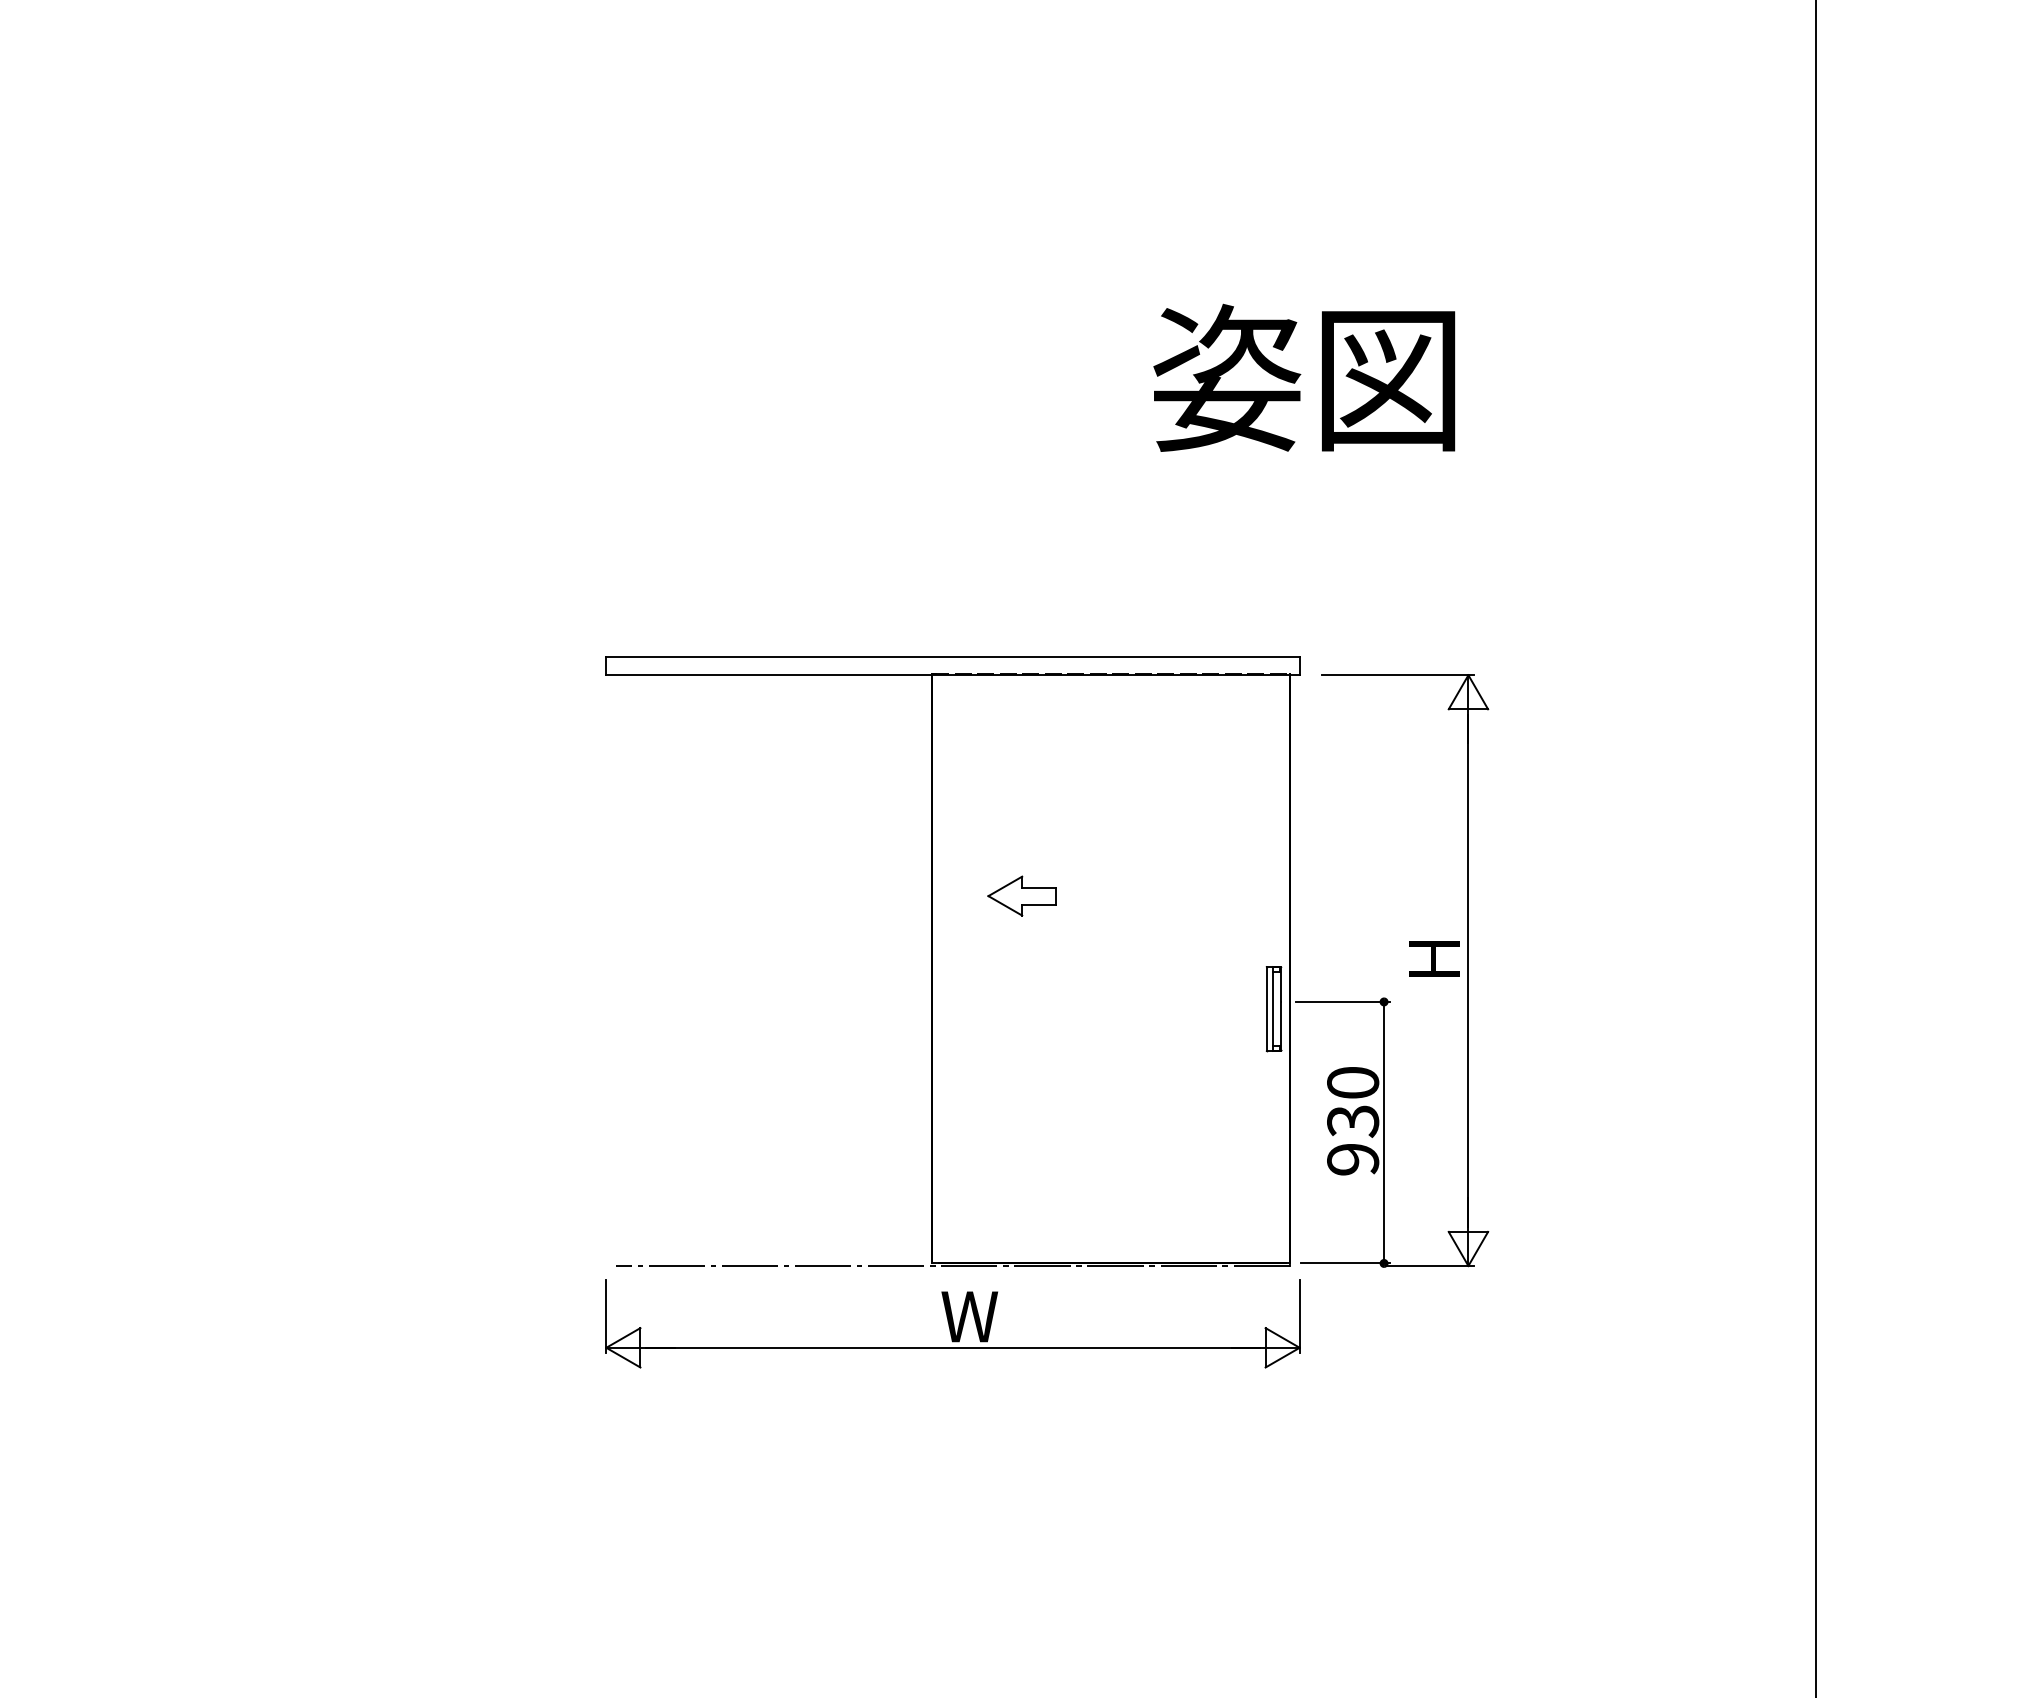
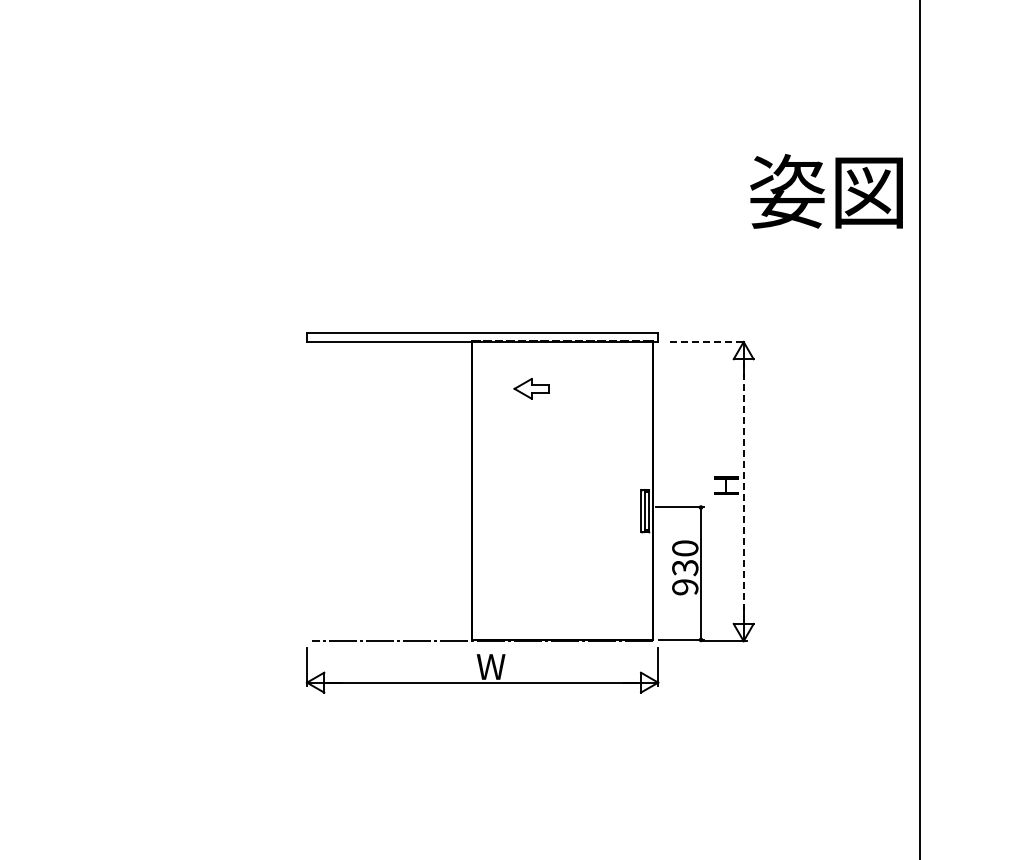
text: (1304, 378) -> (826, 191), moved
line: (1398, 674) -> (708, 341), solid -> dashed
part: (1021, 895) -> (531, 388), moved
line: (1468, 970) -> (743, 491), solid -> dashed

